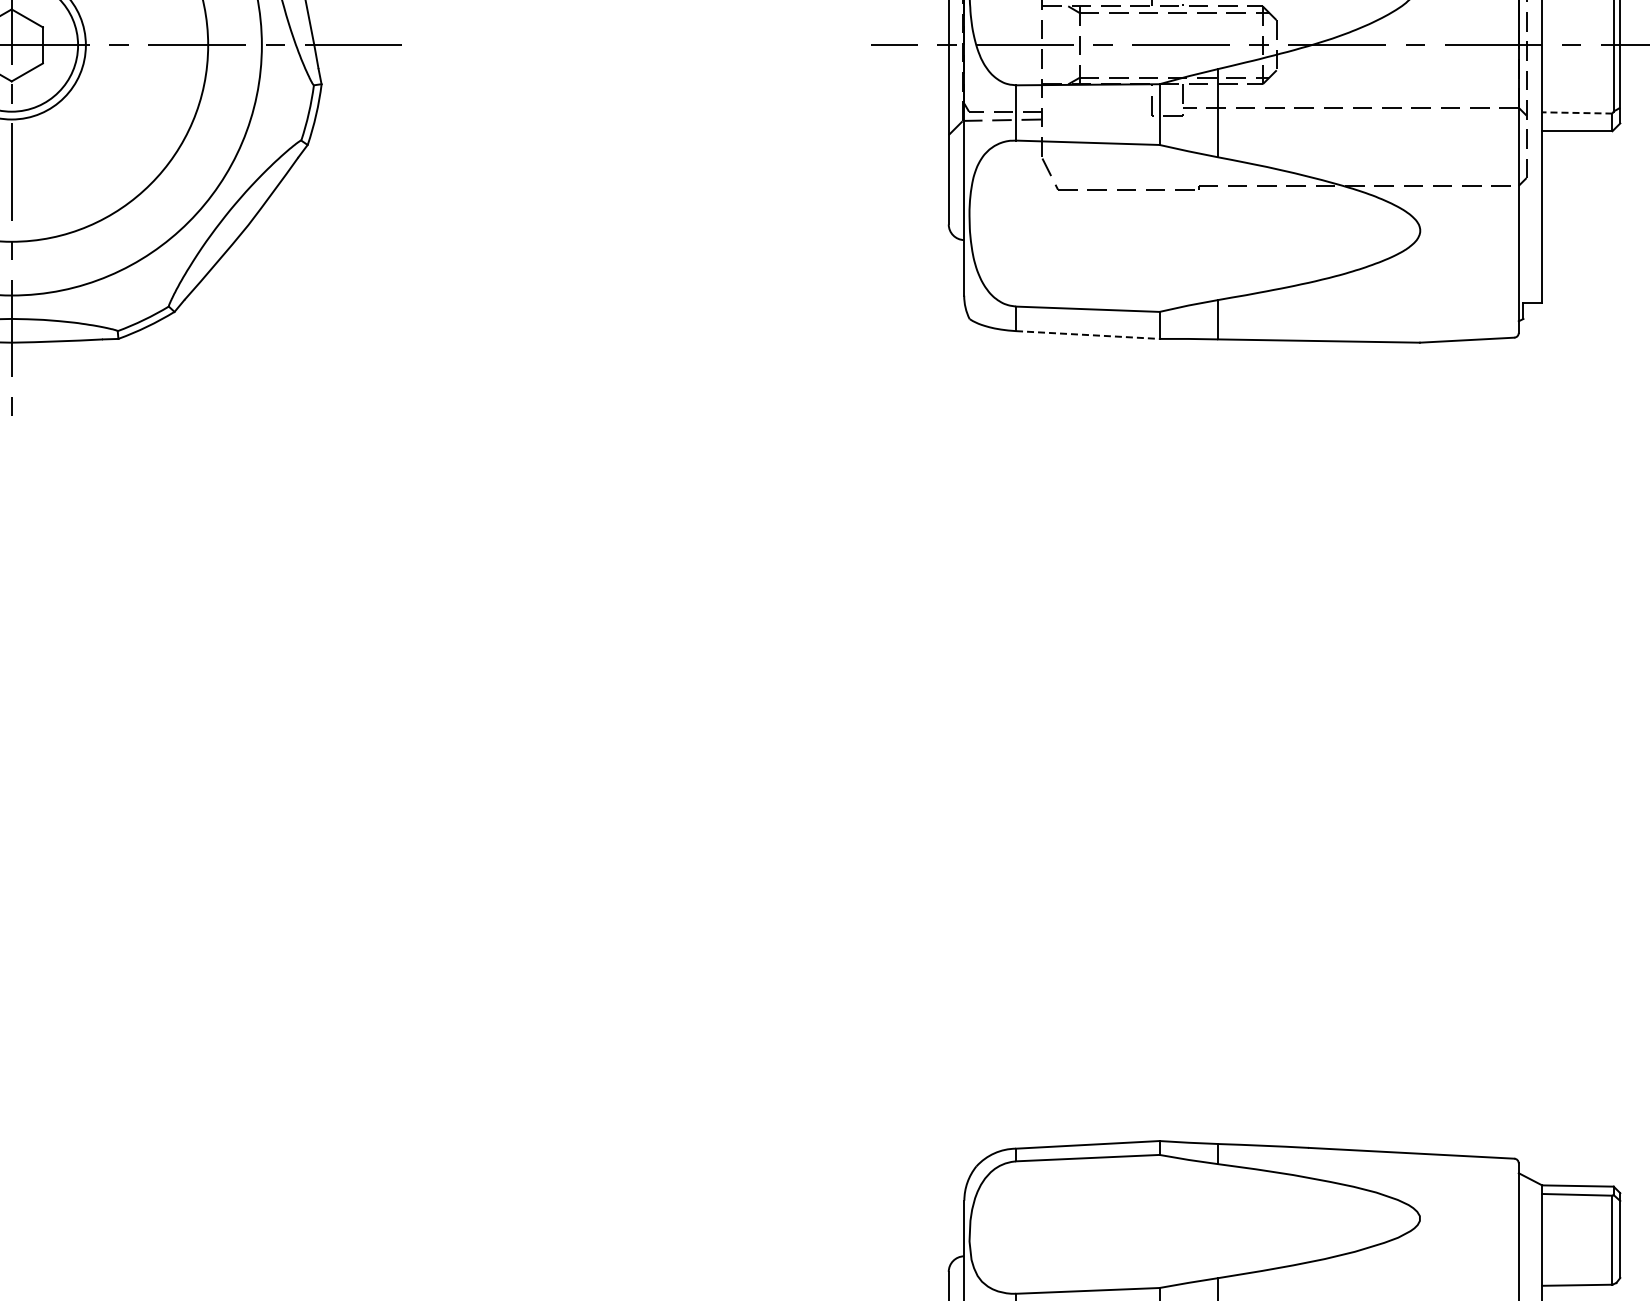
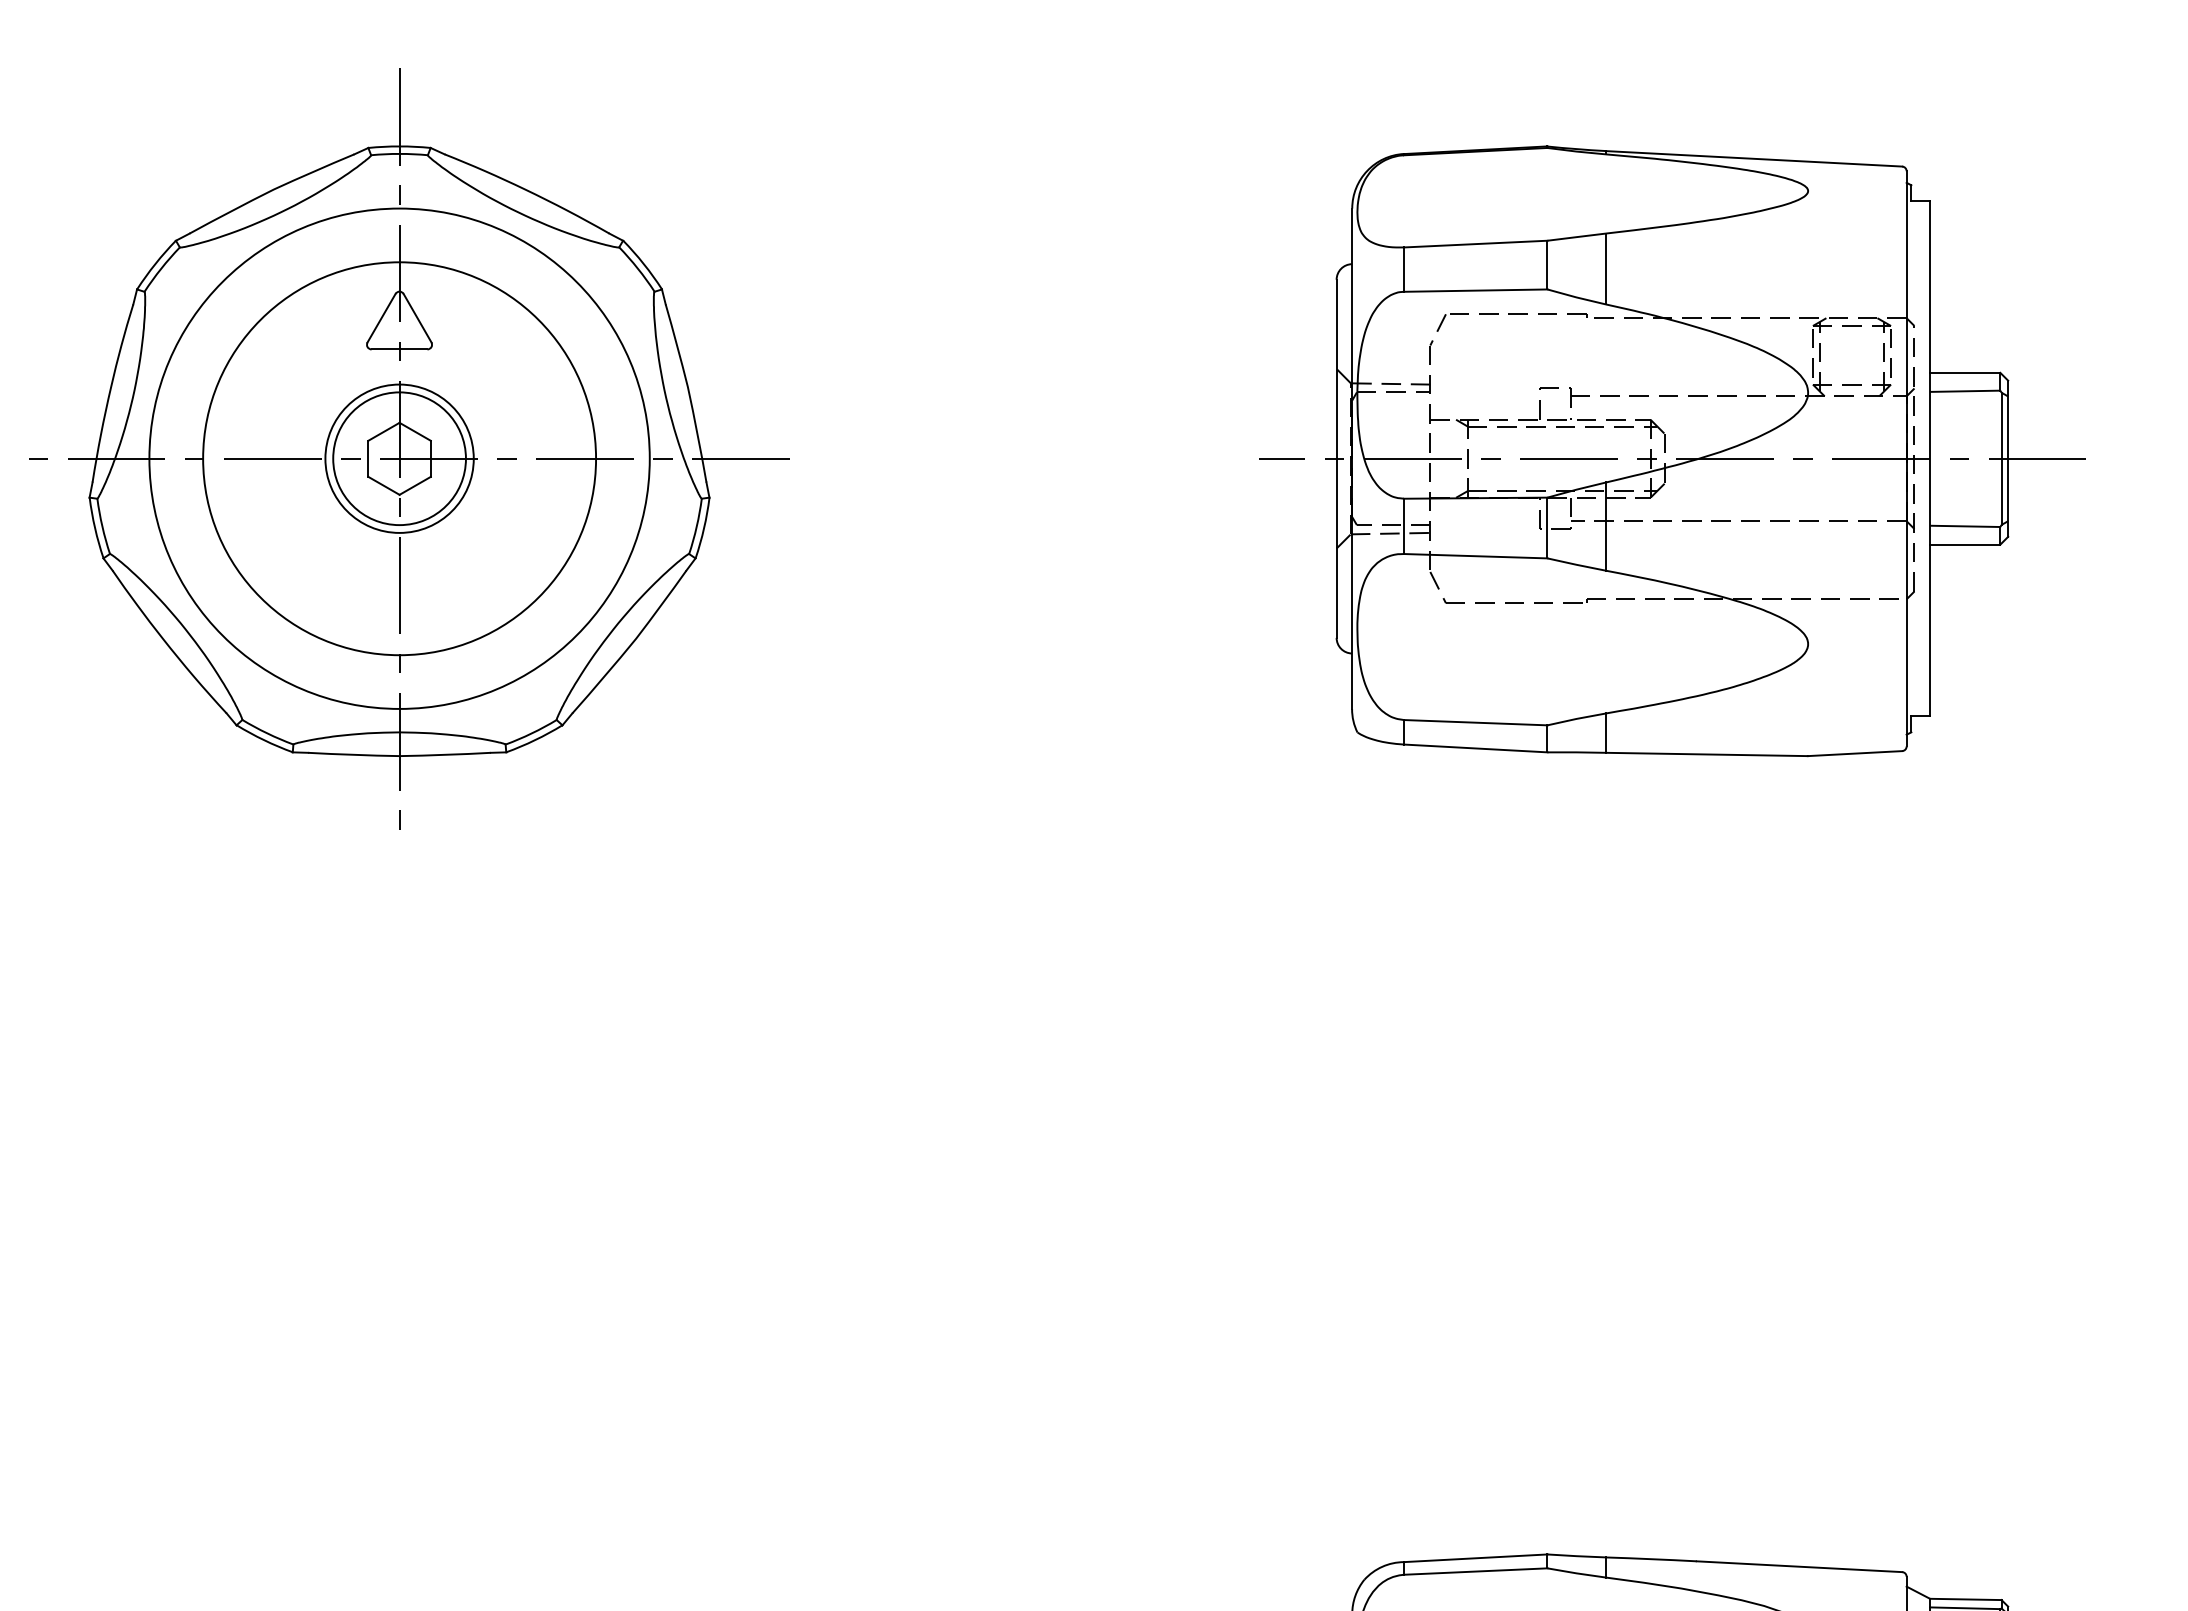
line: (1576, 113) -> (1964, 526), dashed -> solid
line: (1087, 335) -> (1475, 748), dashed -> solid

